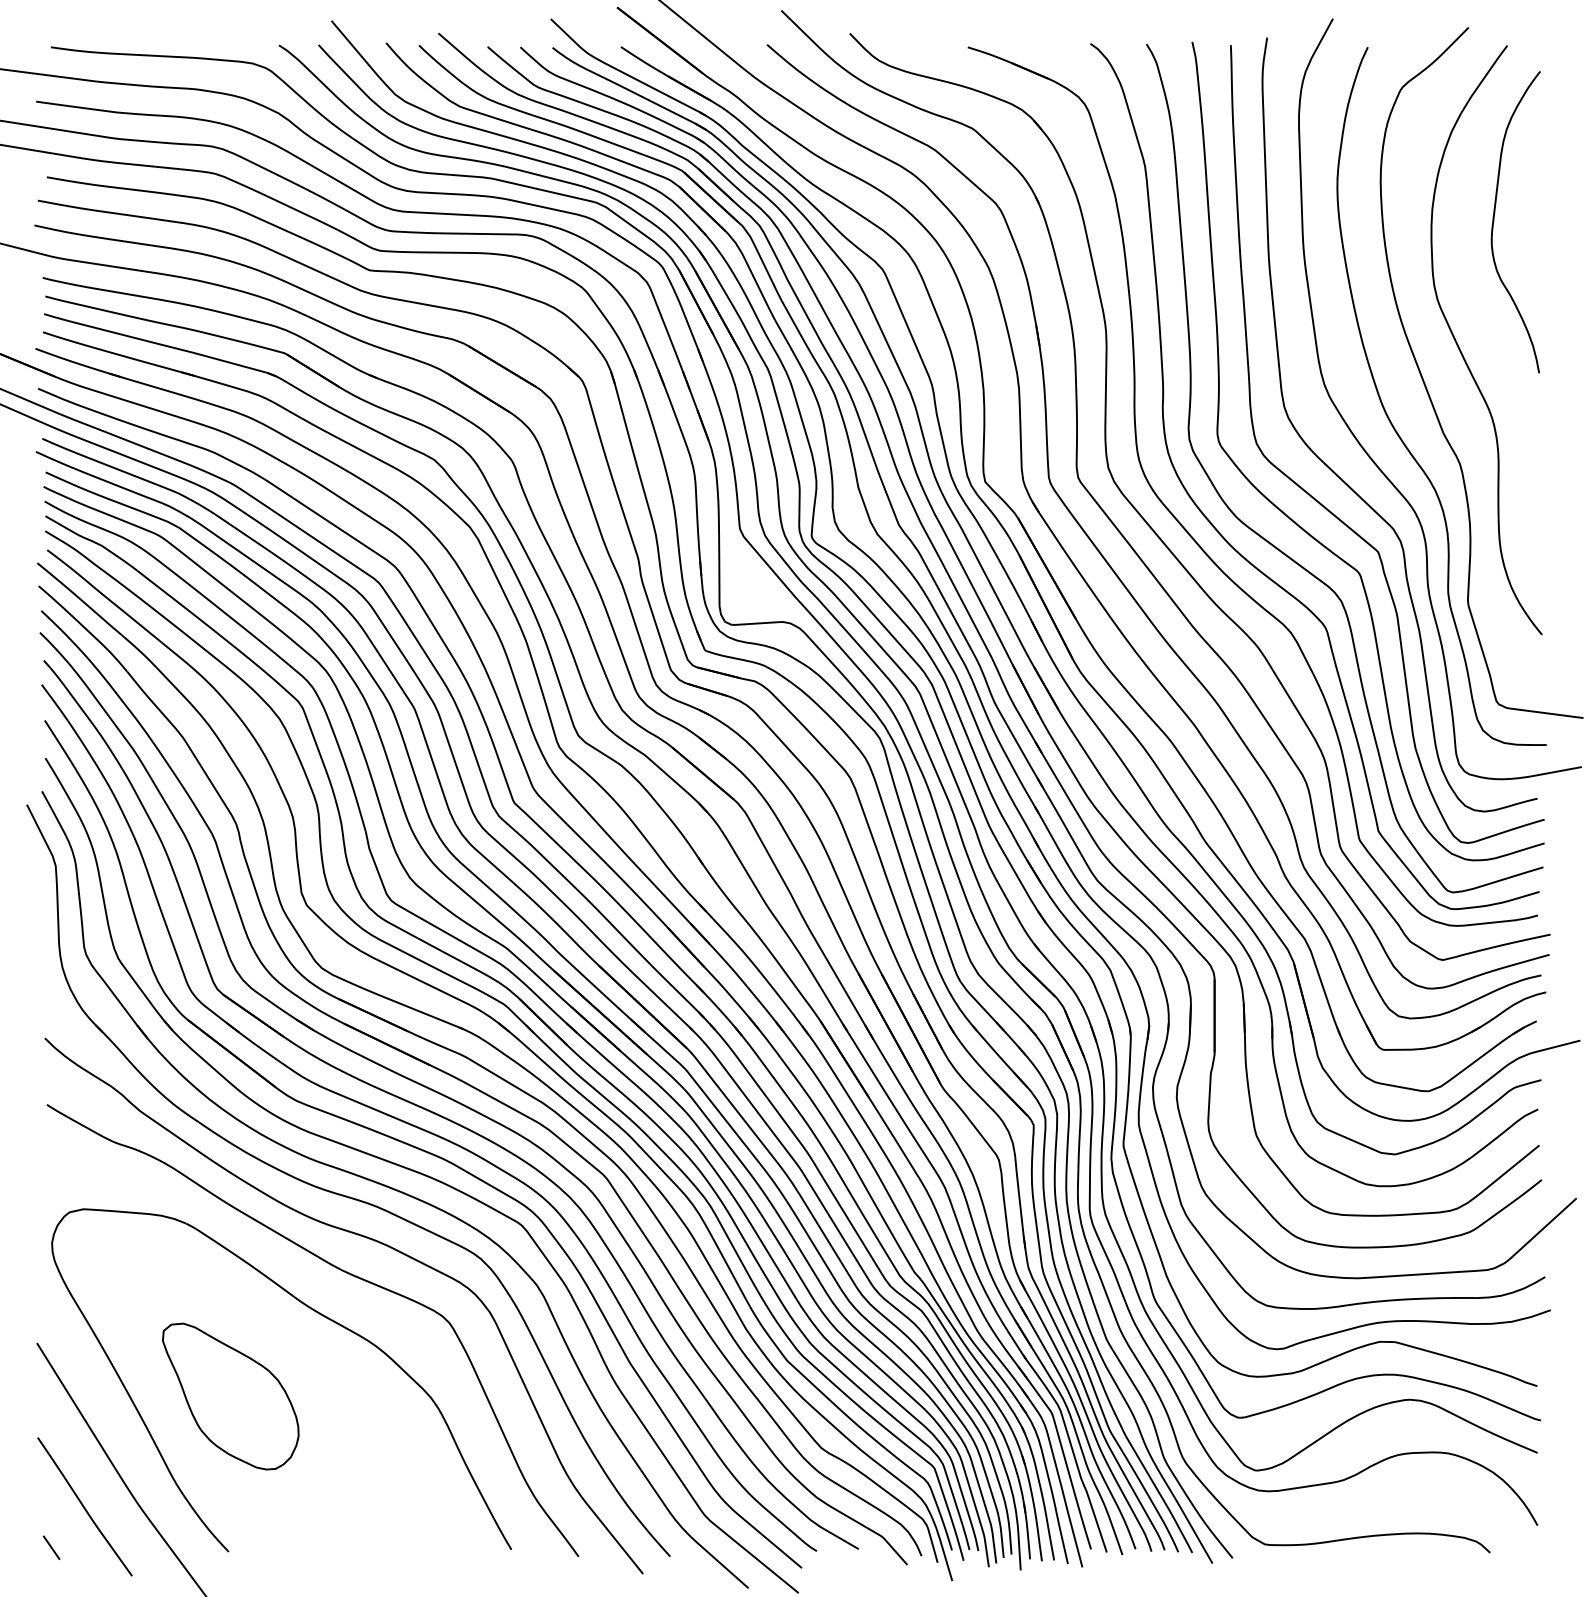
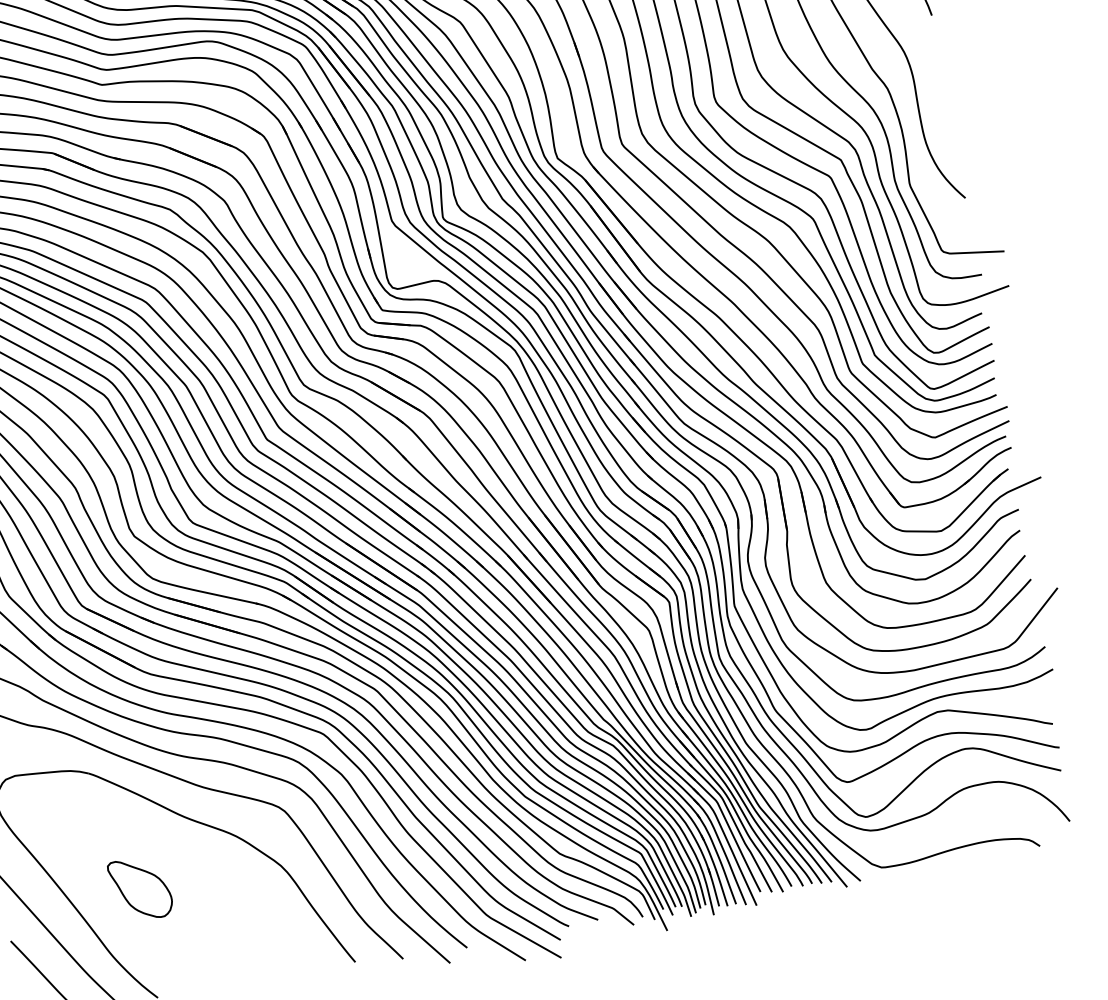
part: (230, 1396) -> (140, 889), size x0.6

